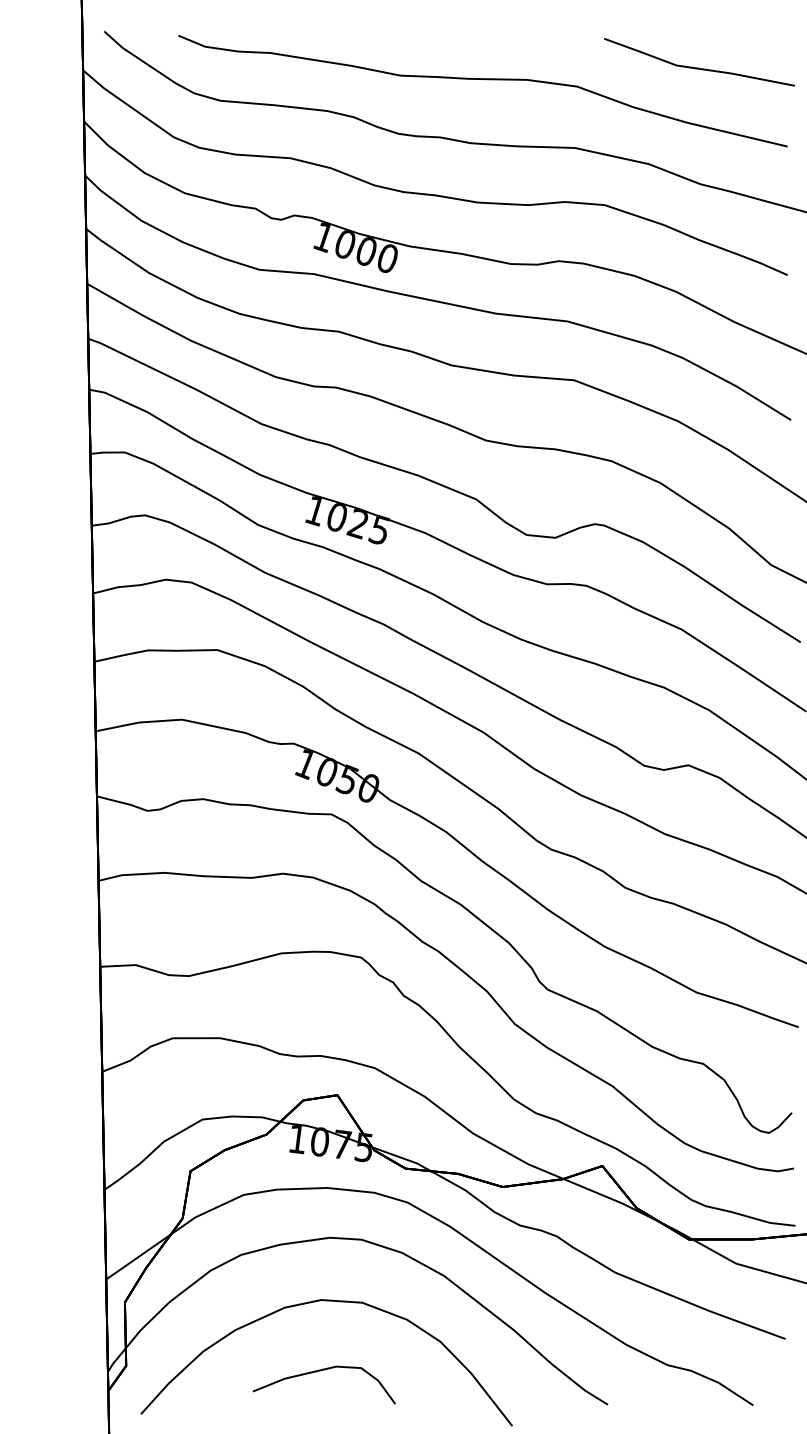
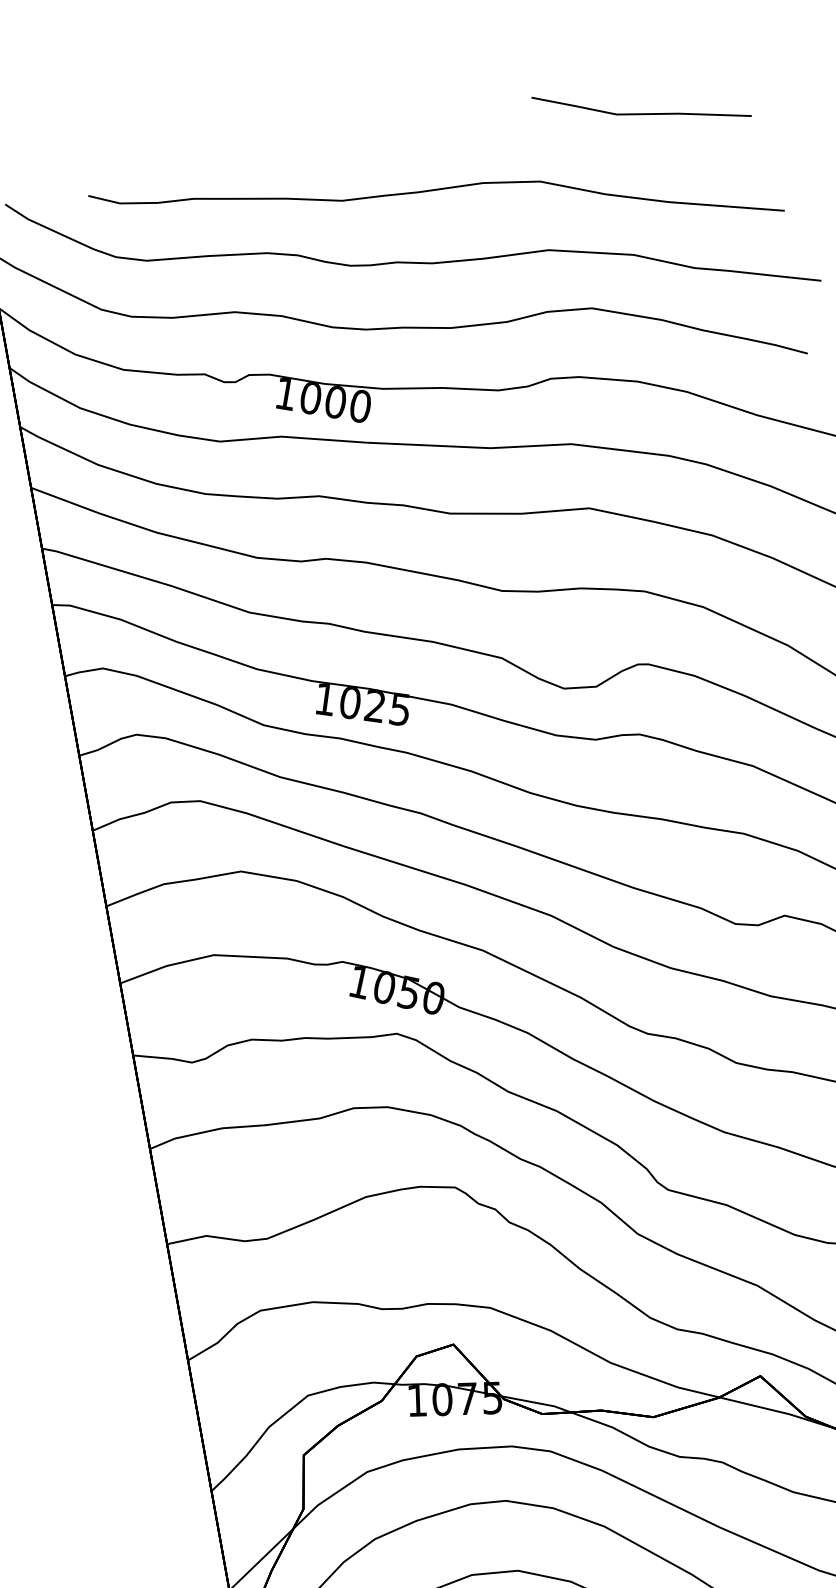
line: (699, 67) -> (642, 112), moved

